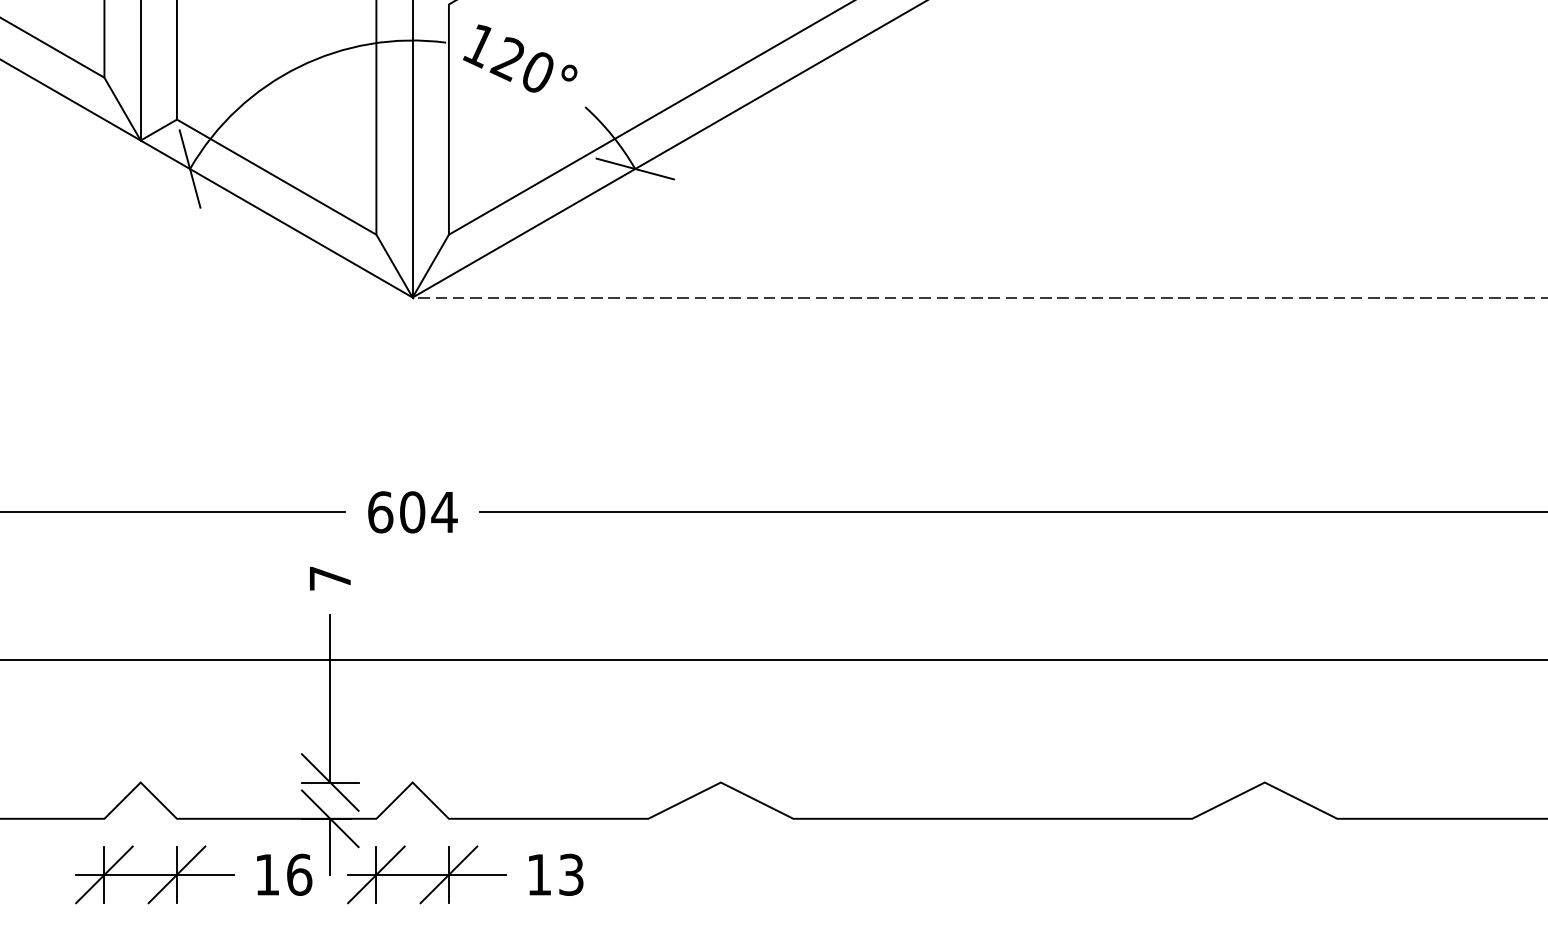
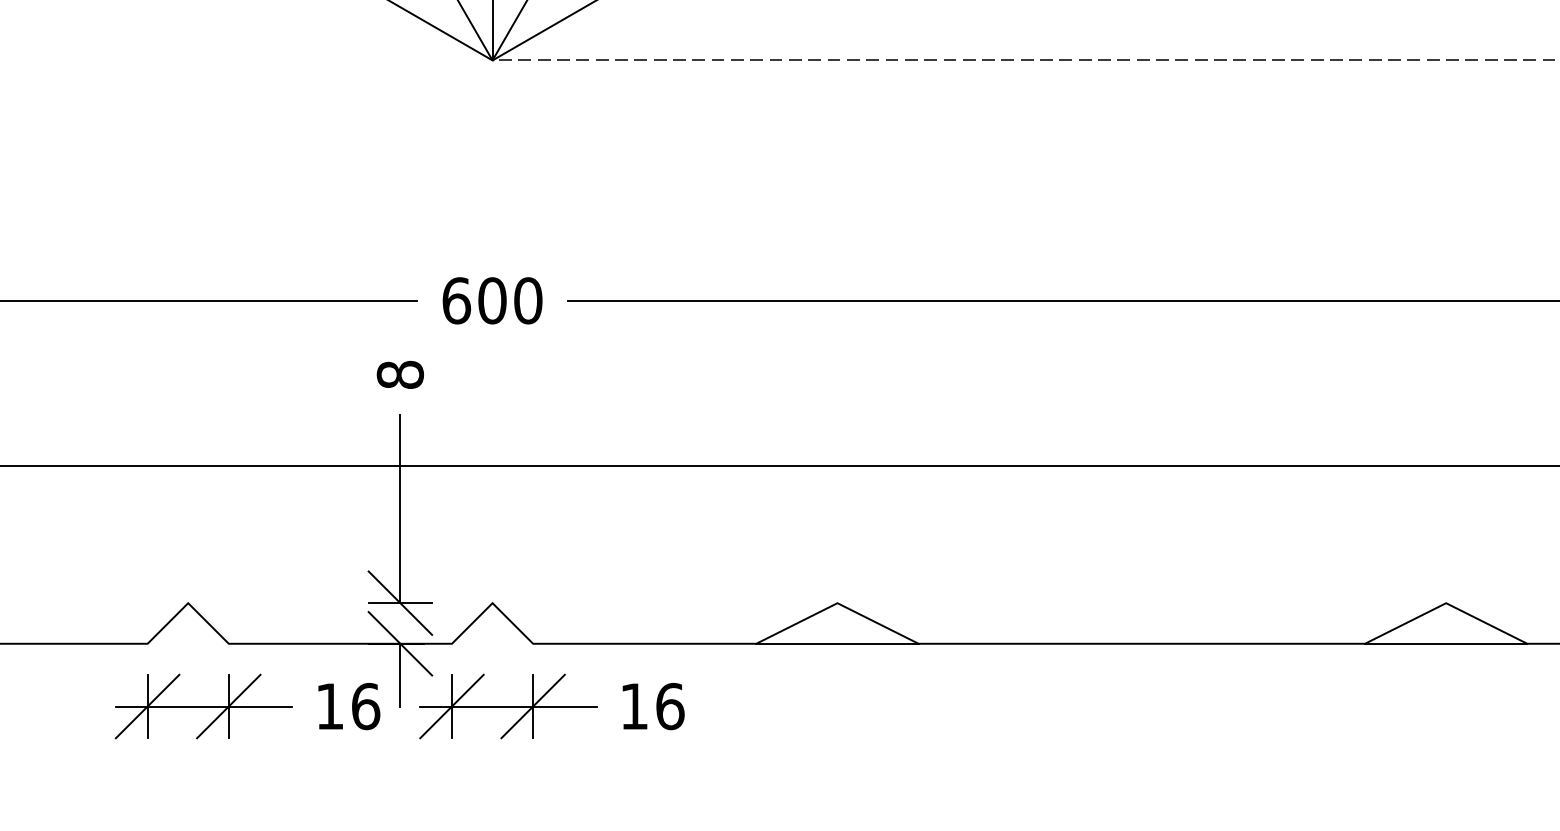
text: (444, 512) -> (528, 300), 604 -> 600
text: (330, 578) -> (400, 374), 7 -> 8
line: (720, 818) -> (837, 643), added
line: (1264, 818) -> (1445, 643), added
text: (571, 874) -> (670, 706), 13 -> 16

